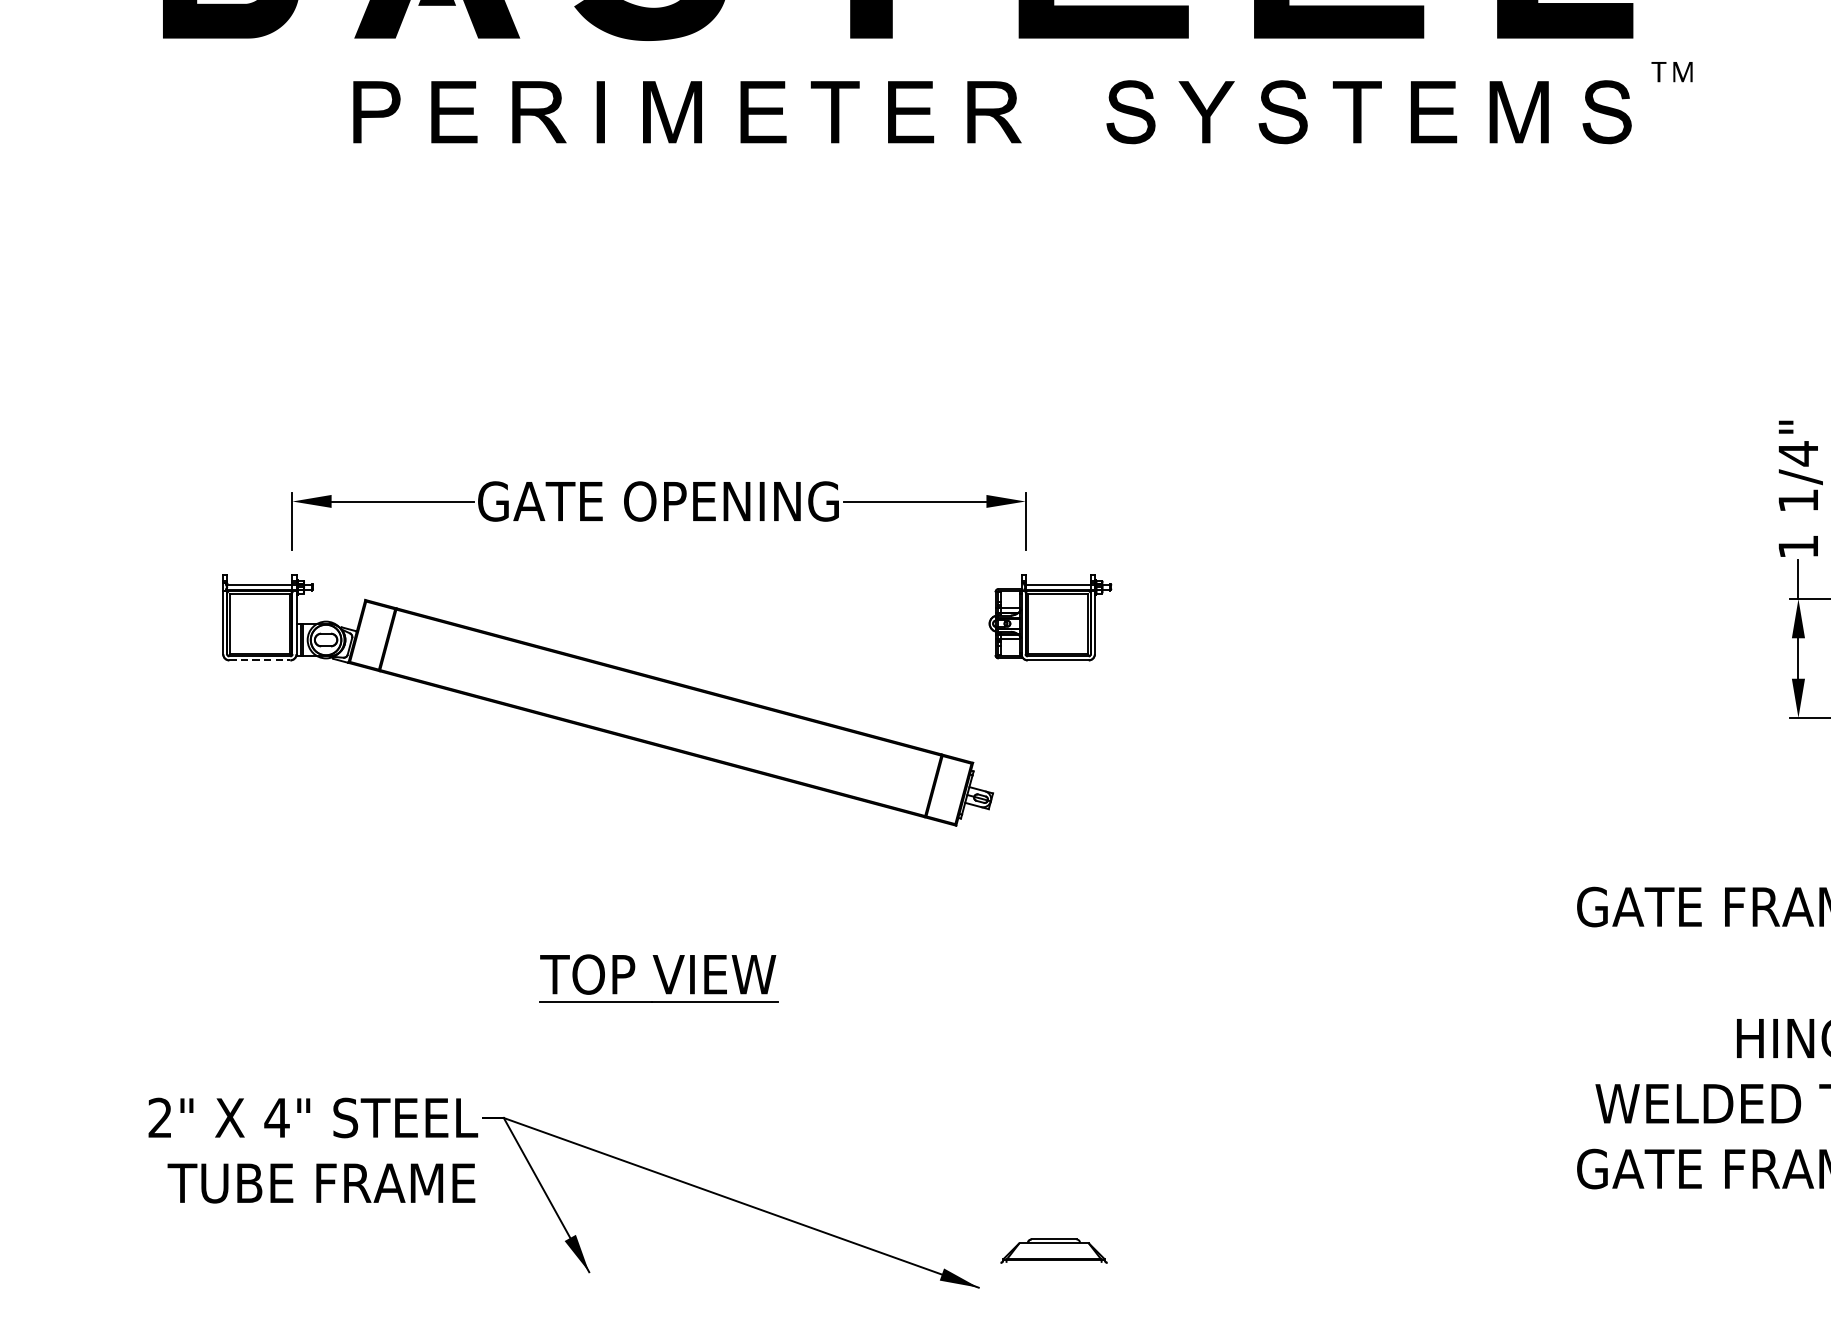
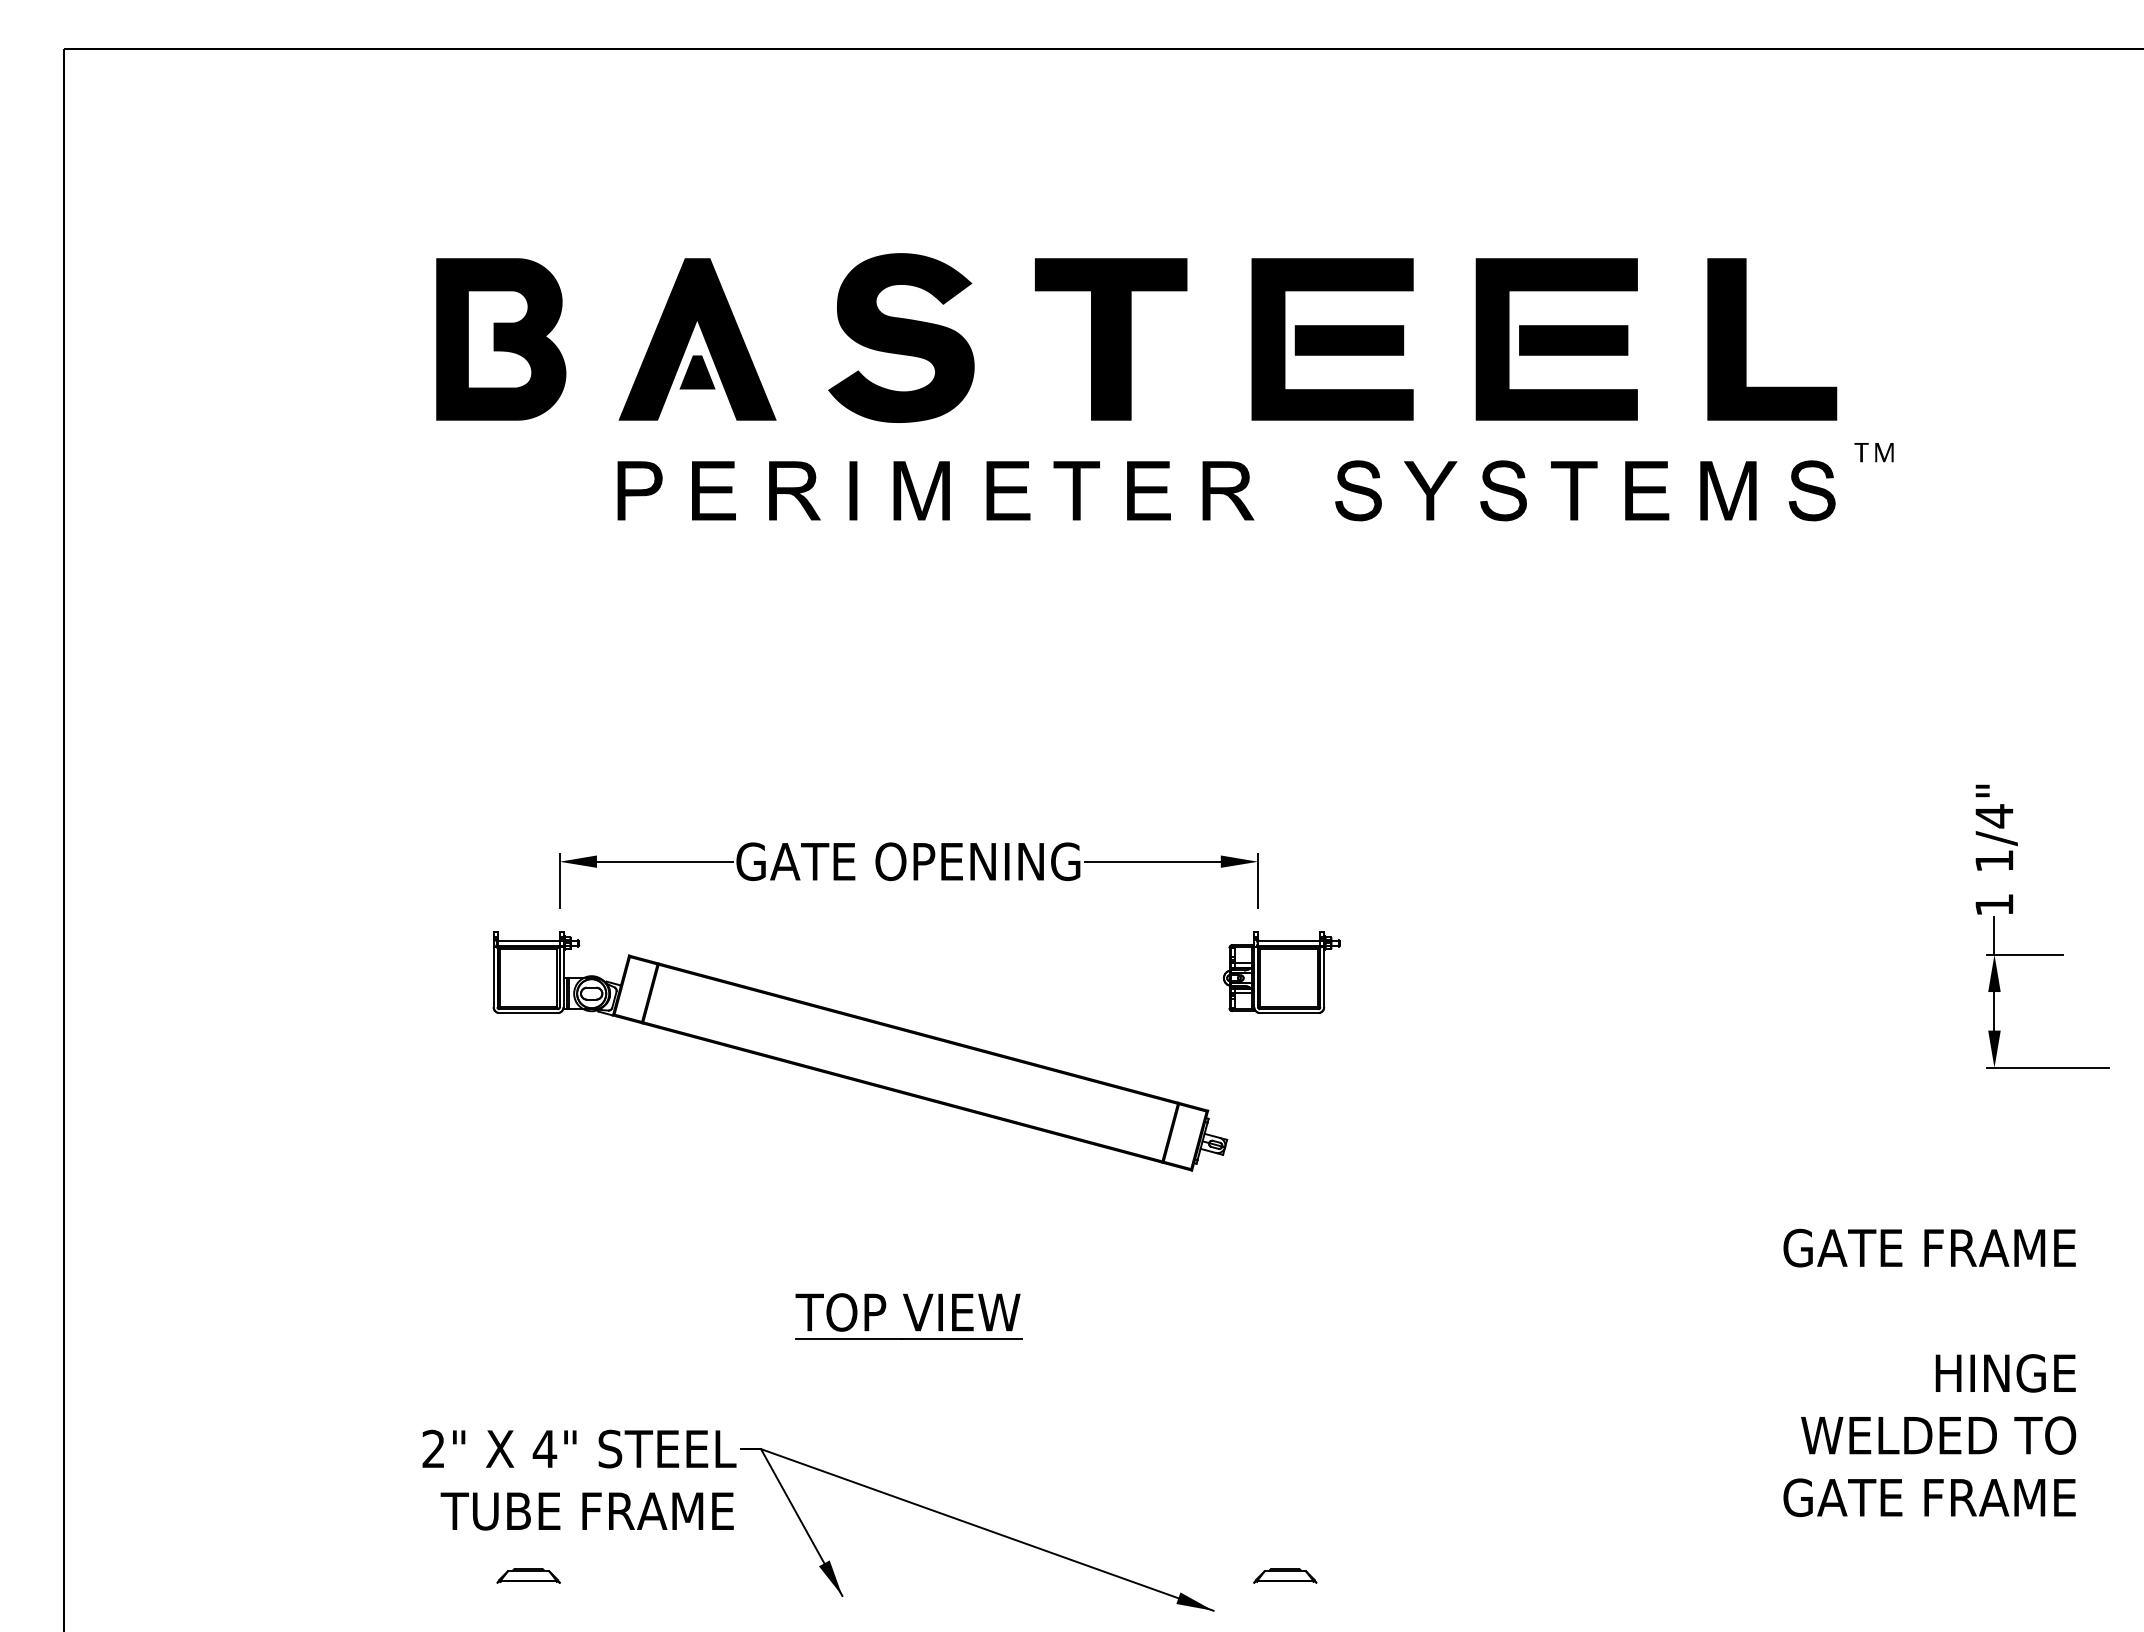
line: (260, 660) -> (529, 1013), dashed -> solid
part: (259, 1250) -> (528, 1575), added
part: (1054, 1250) -> (1285, 1575), size x0.62

